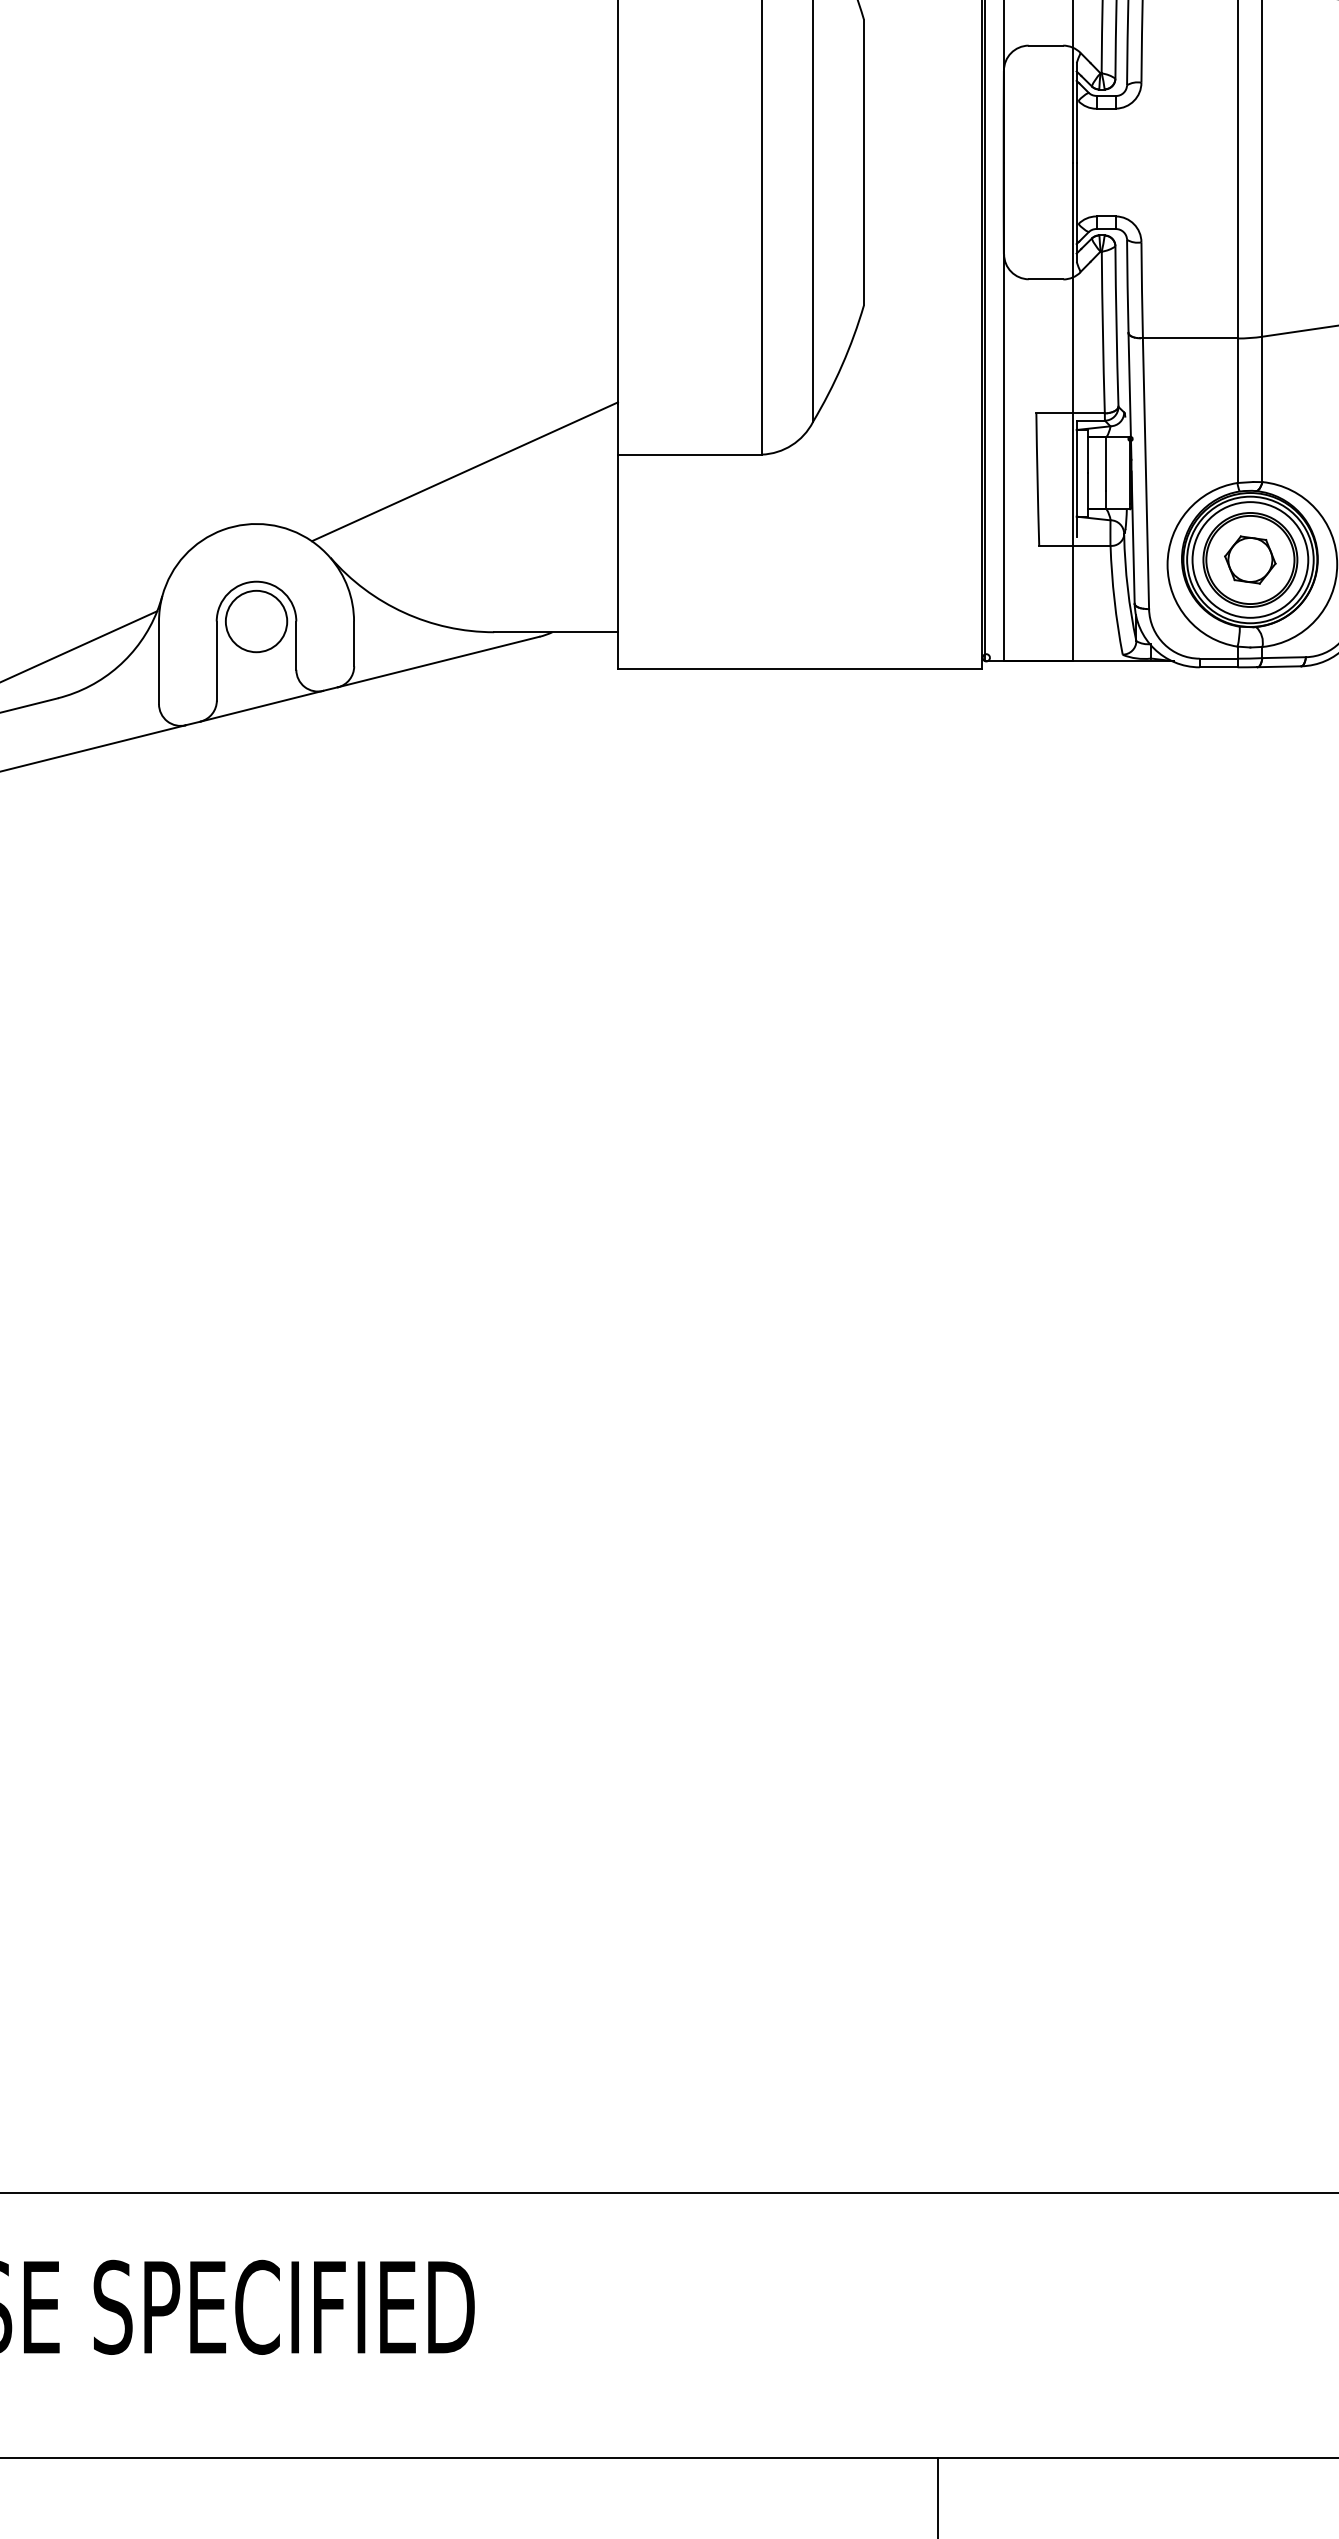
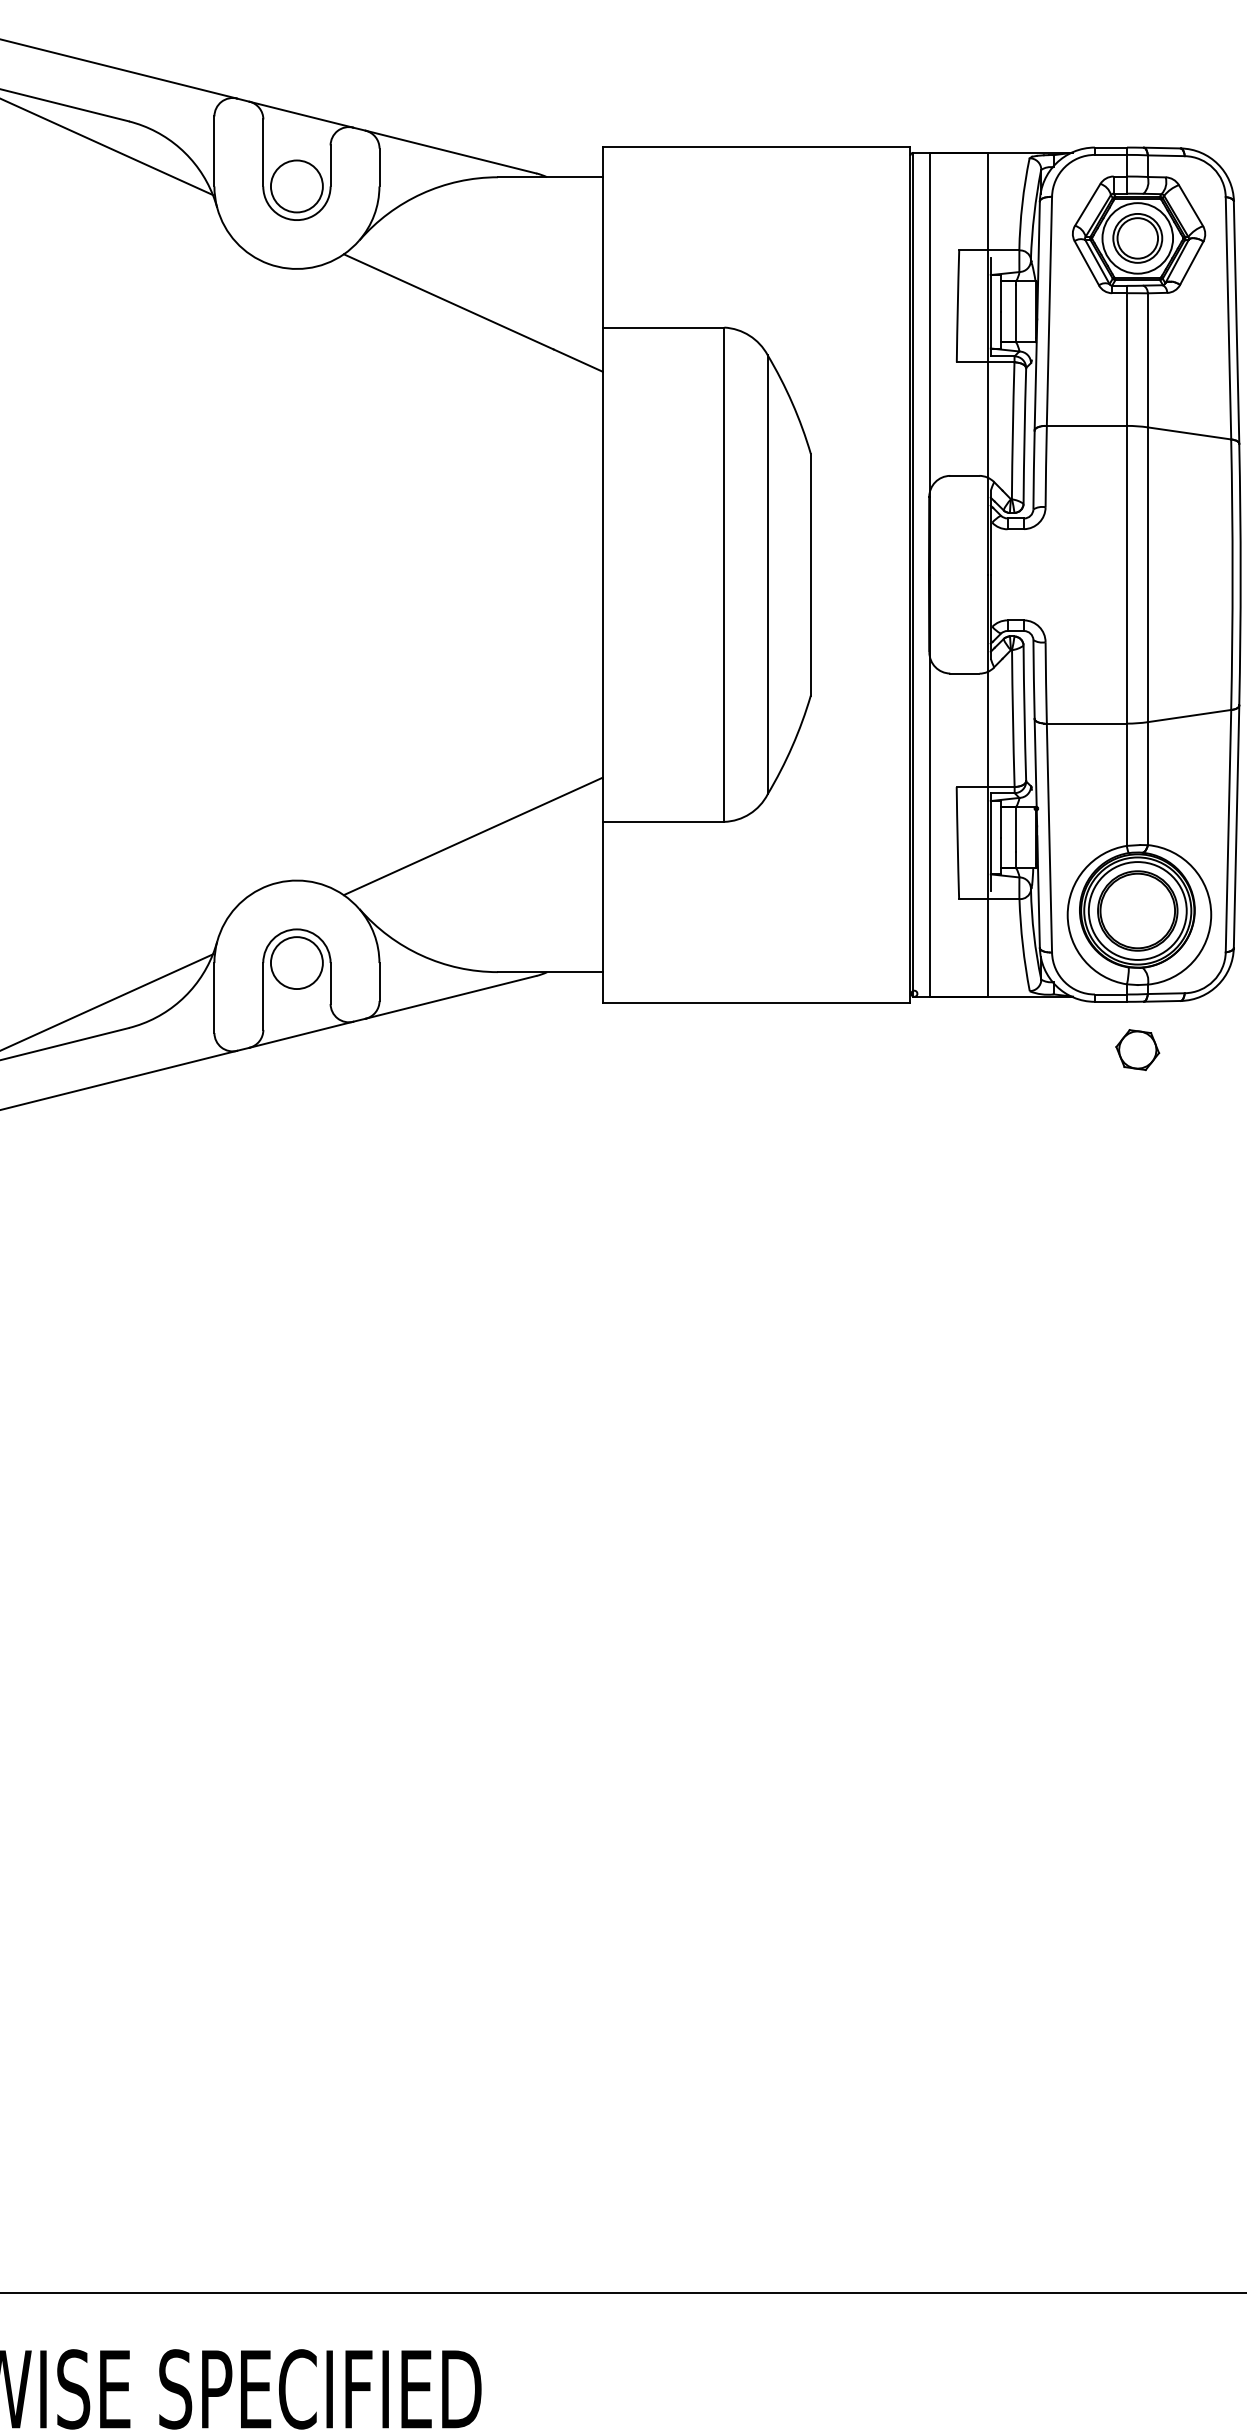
part: (1250, 559) -> (1137, 1049), moved

